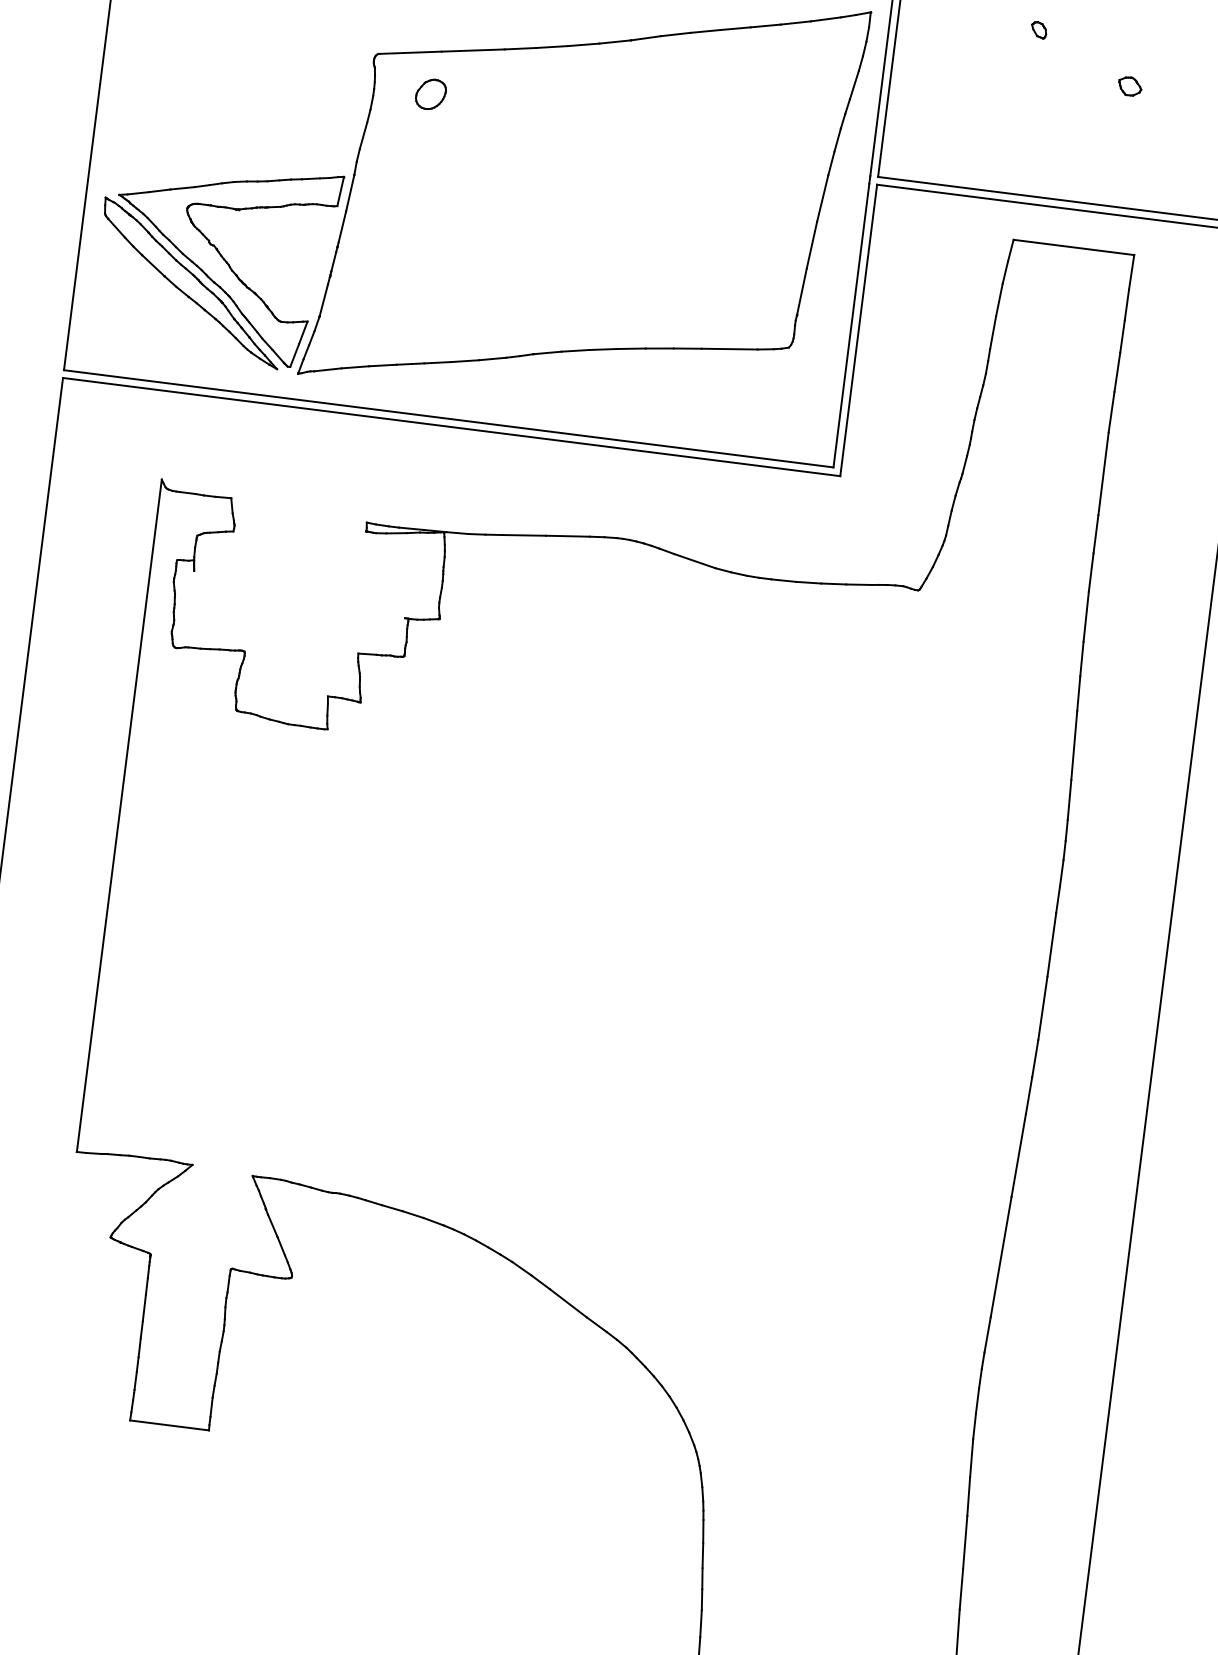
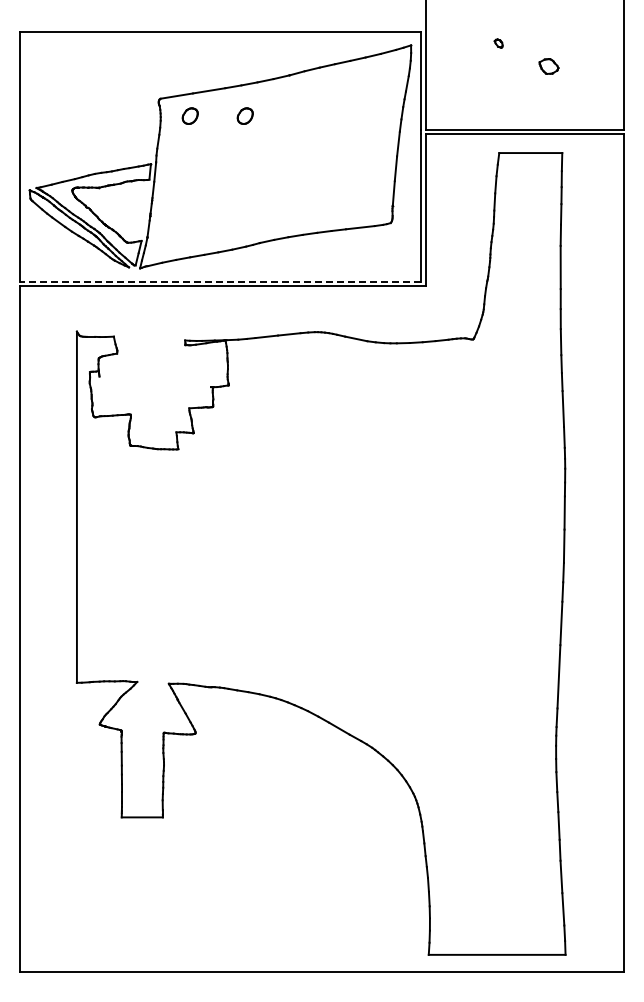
part: (1130, 86) -> (549, 66), size x1.6
part: (534, 106) -> (244, 115), added
line: (448, 418) -> (220, 281), solid -> dashed

